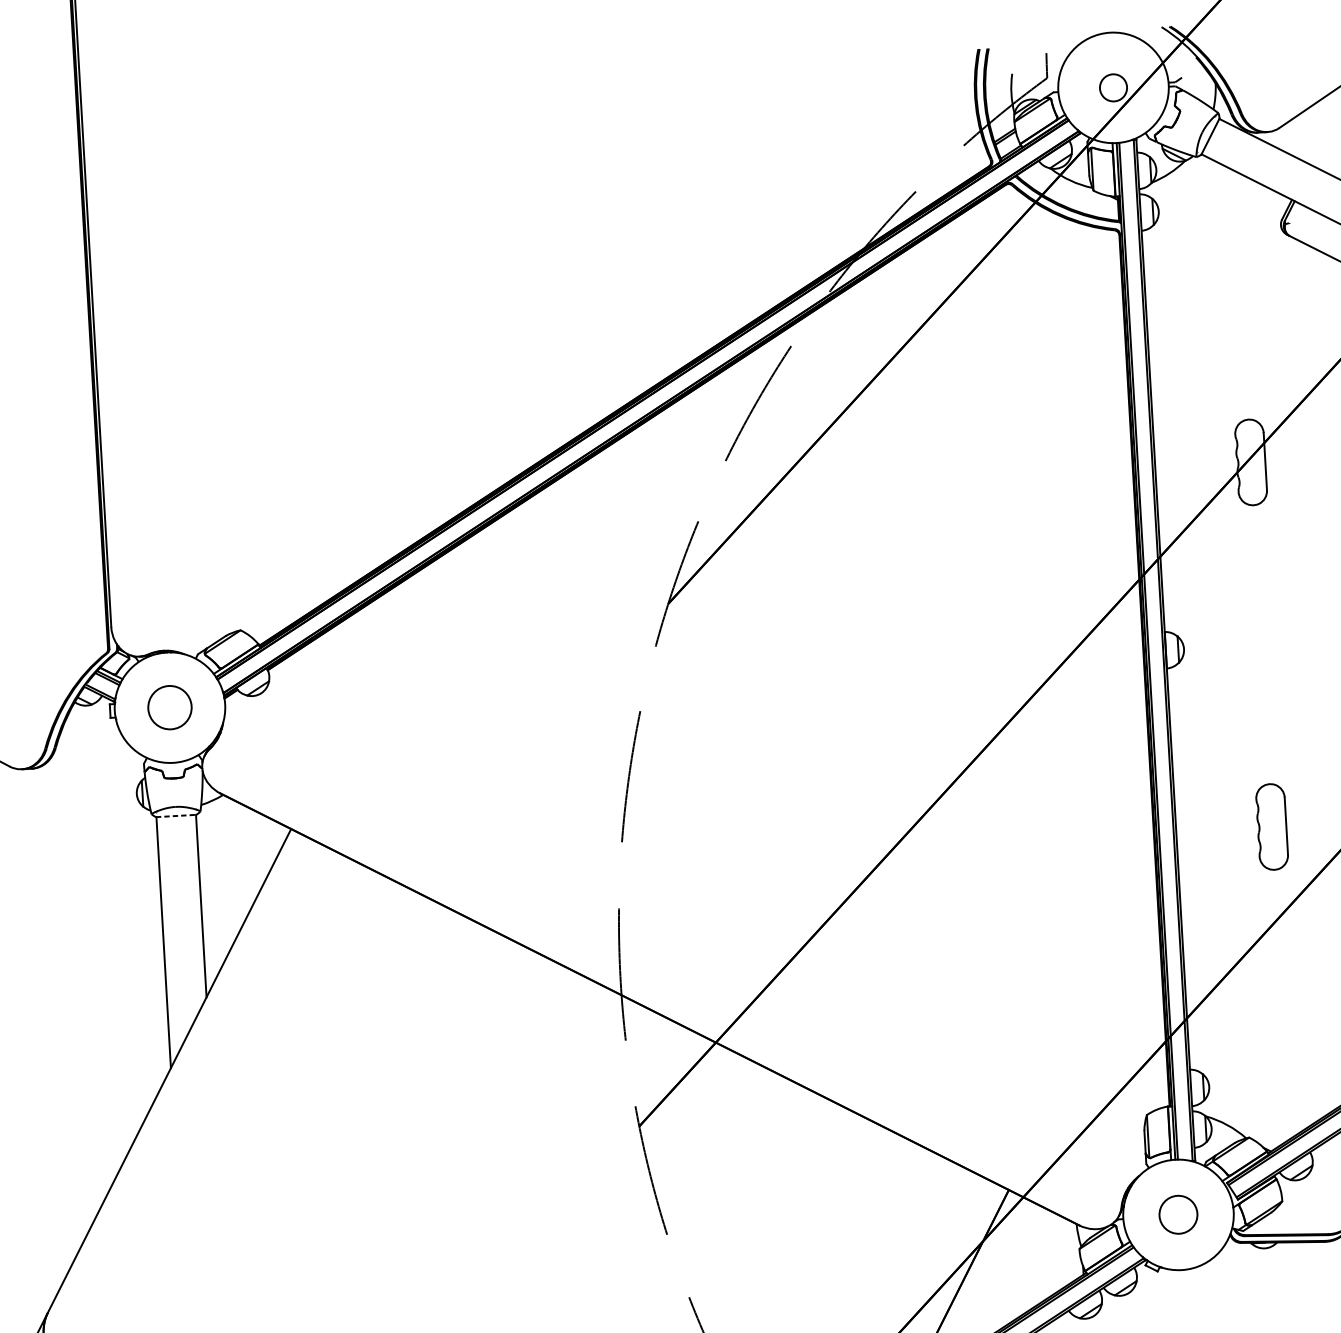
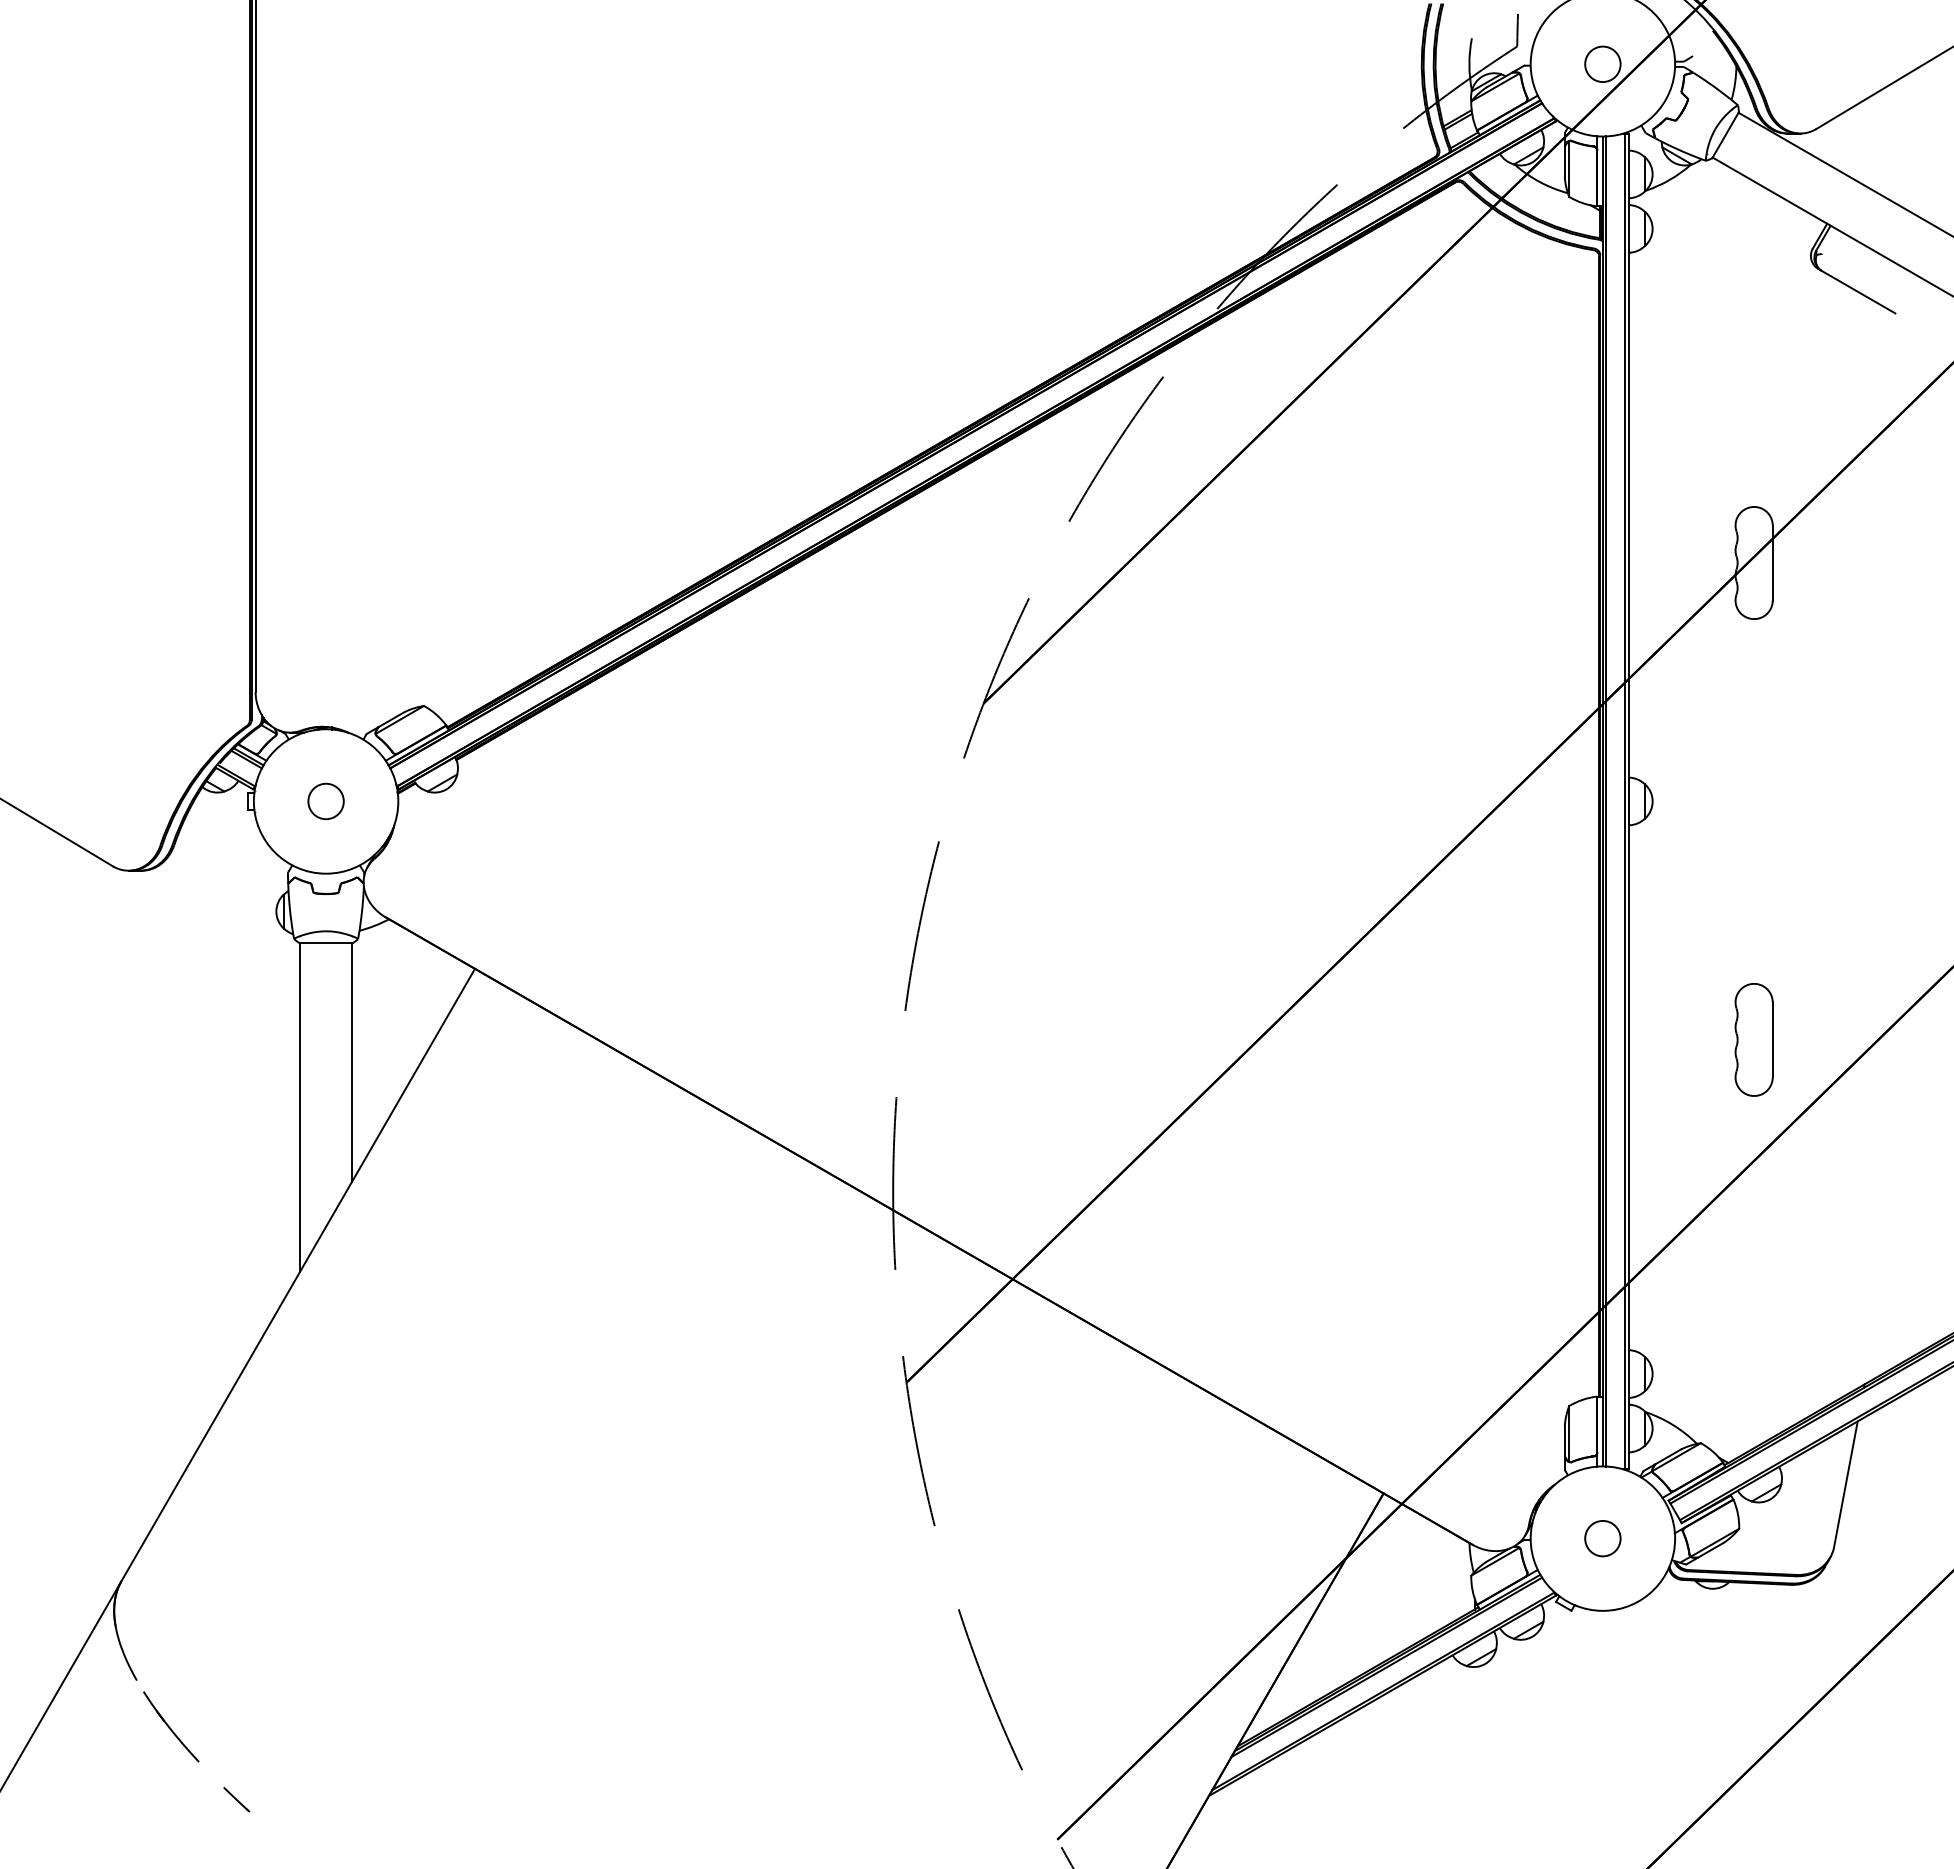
circle: (169, 707) -> (325, 801), size x0.62
line: (176, 816) -> (326, 943), dashed -> solid
circle: (1178, 1214) -> (1602, 1538), size x0.71

